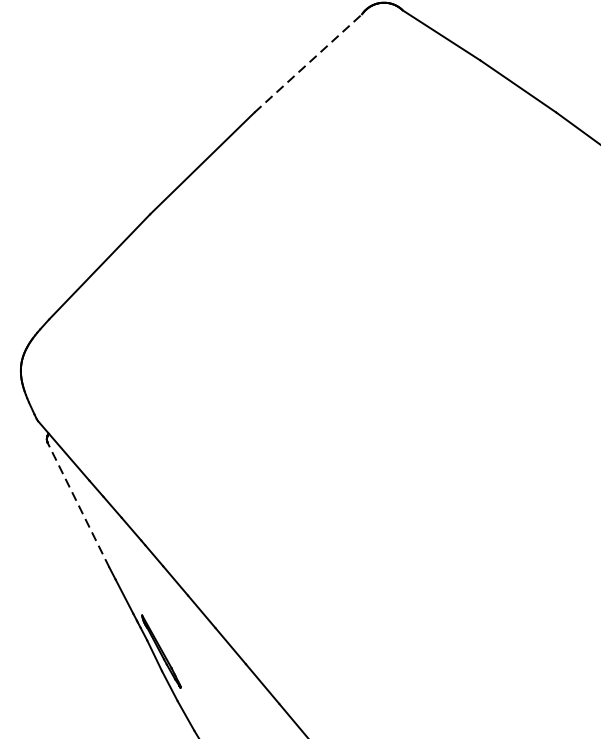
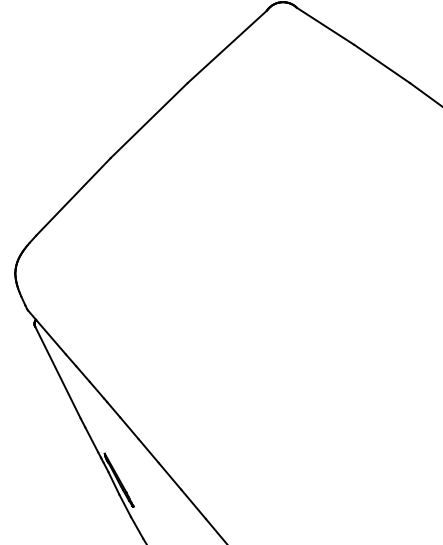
line: (308, 62) -> (227, 46), dashed -> solid
line: (77, 505) -> (57, 372), dashed -> solid

